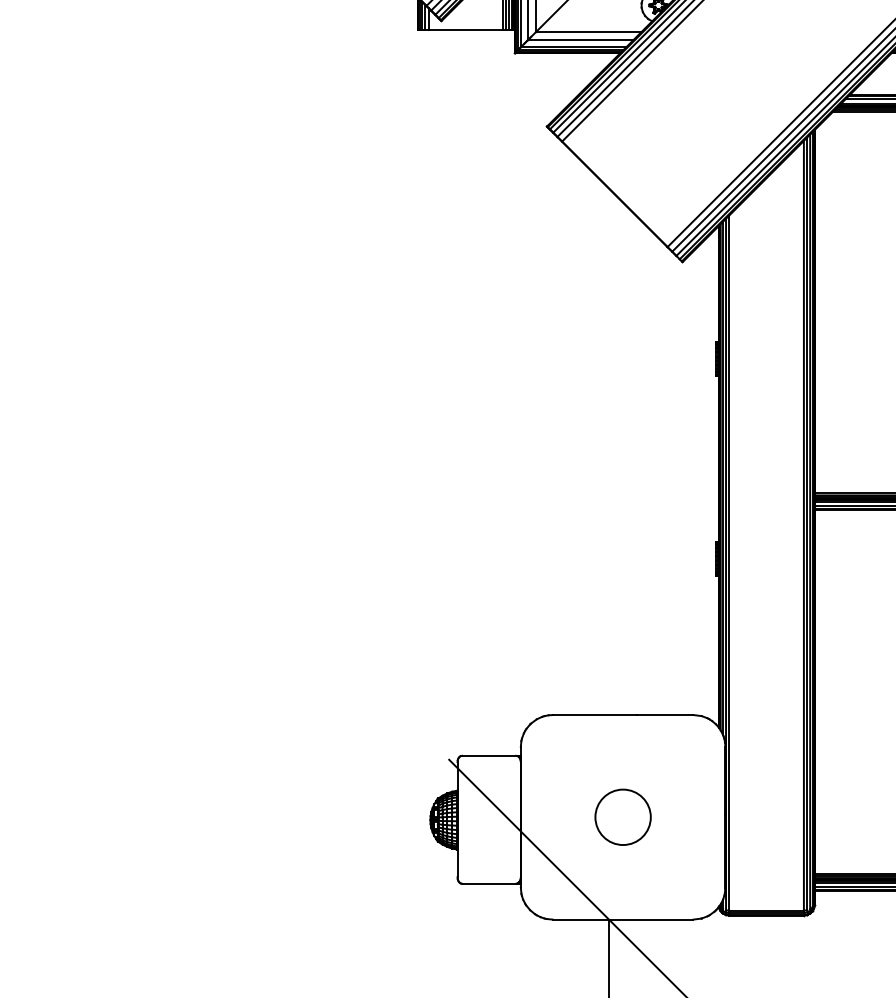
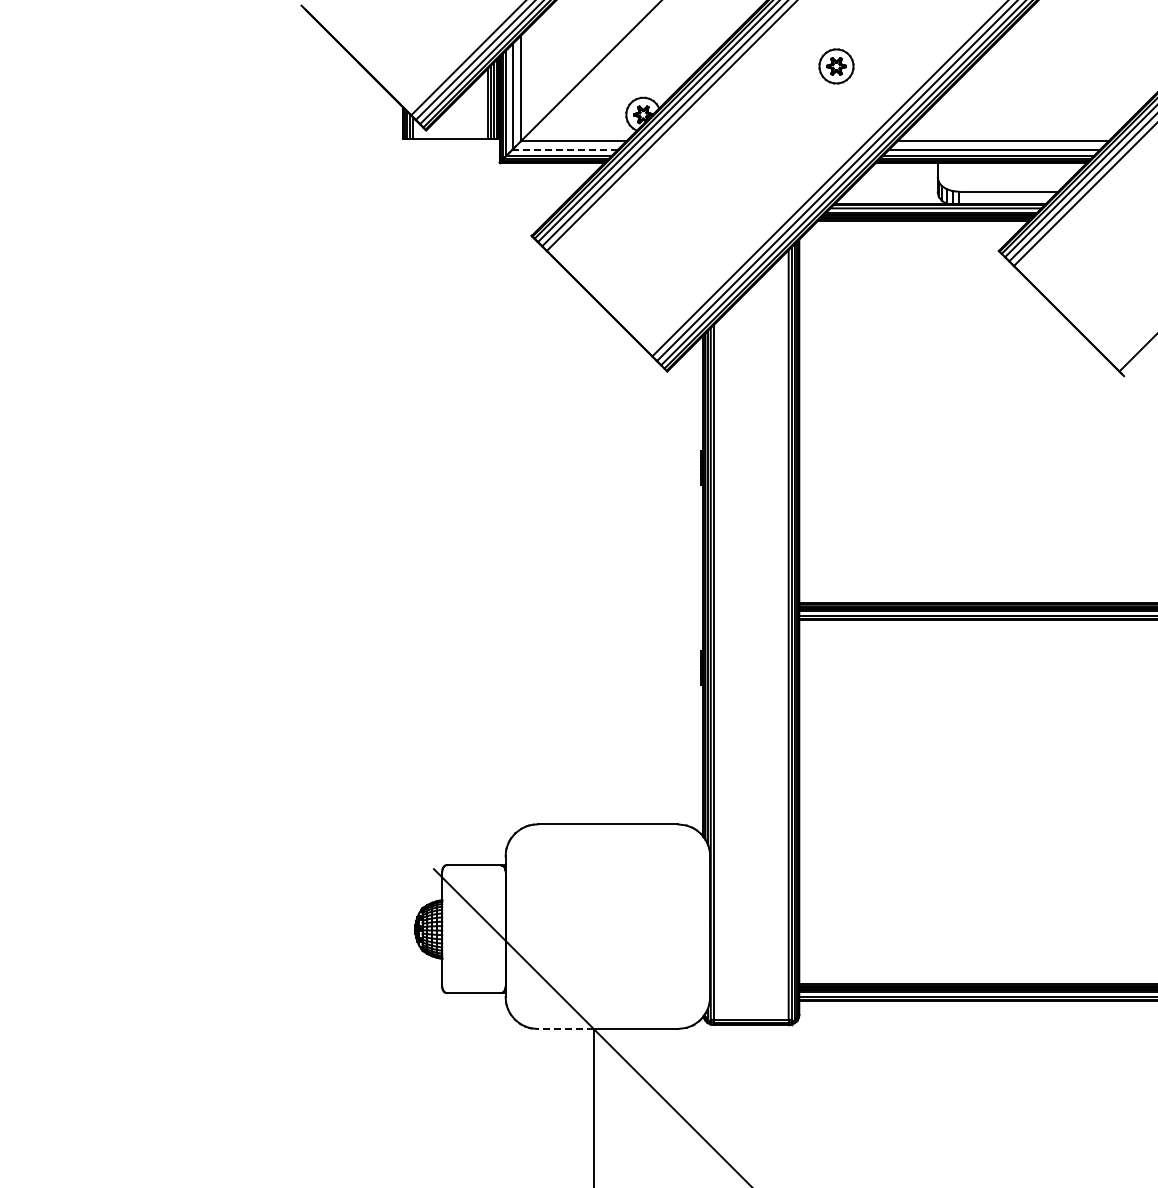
line: (580, 40) -> (565, 149), solid -> dashed
circle: (622, 817) -> (607, 926), removed
line: (580, 919) -> (565, 1028), solid -> dashed

